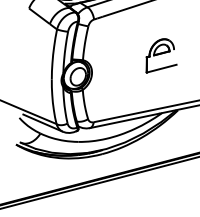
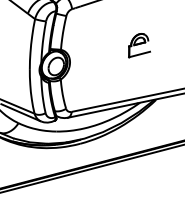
part: (161, 55) -> (139, 45), size x0.7

